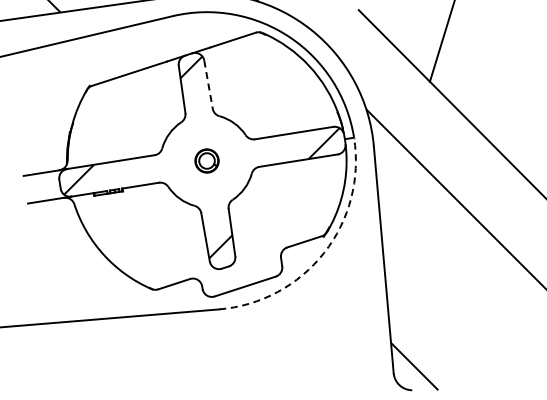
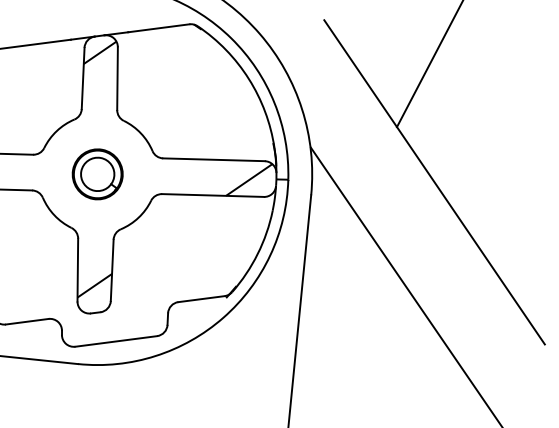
line: (208, 84) -> (117, 78), dashed -> solid
part: (206, 160) -> (97, 173), size x1.67
arc: (324, 252) -> (224, 317), dashed -> solid

